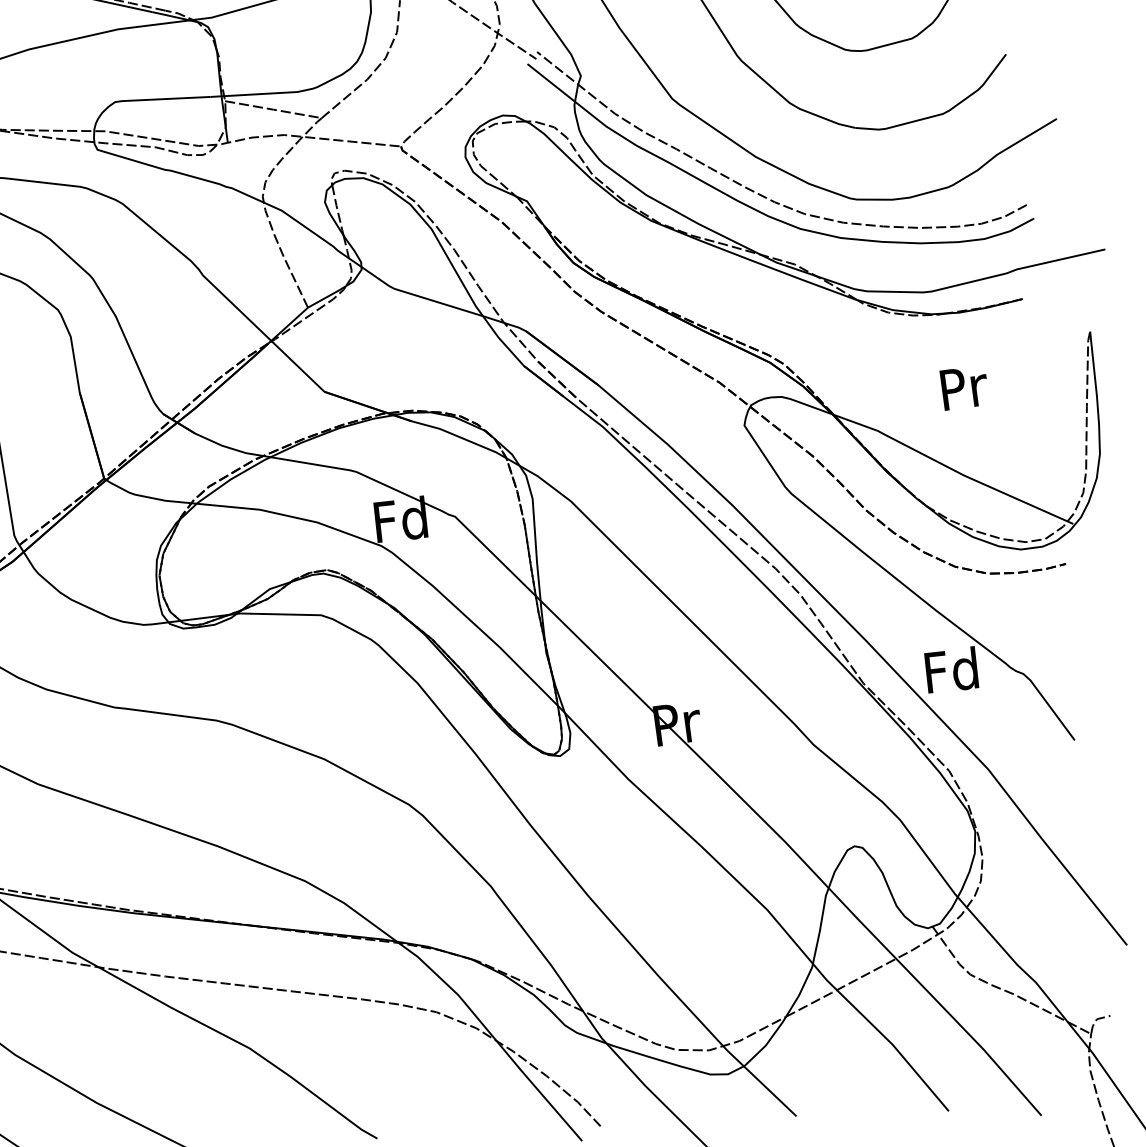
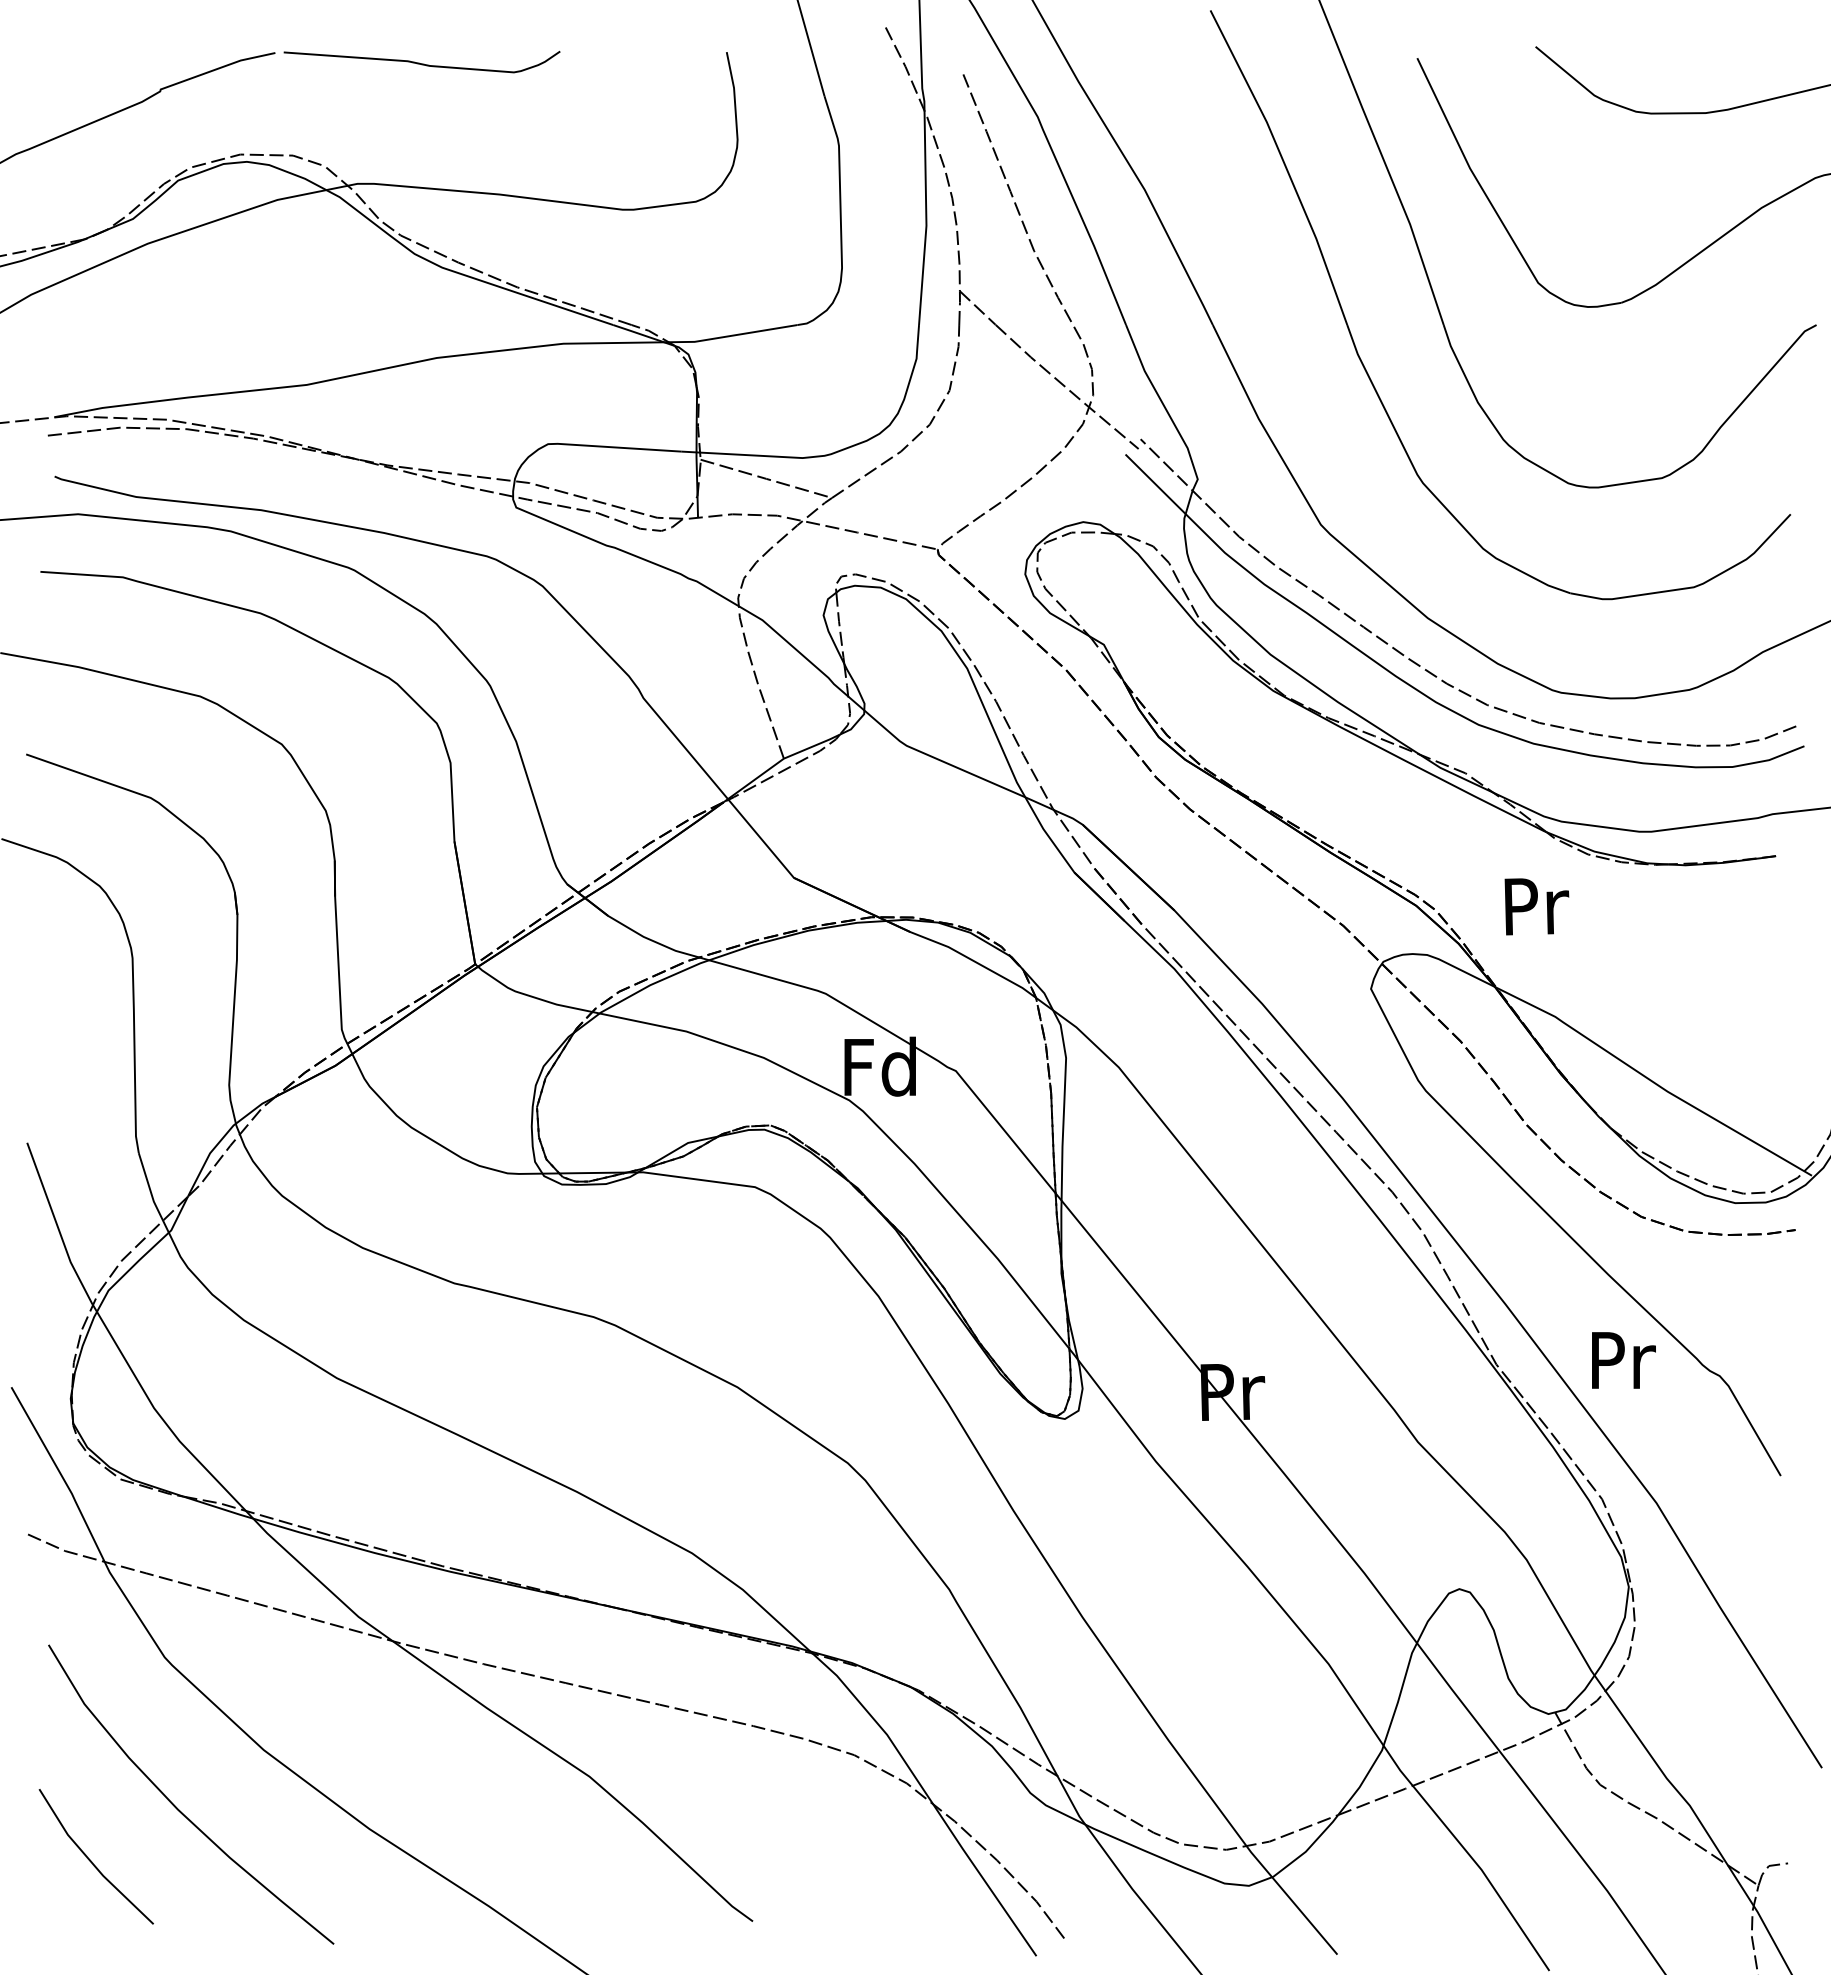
text: (964, 388) -> (1536, 906), moved
text: (951, 669) -> (1620, 1359), Fd -> Pr

